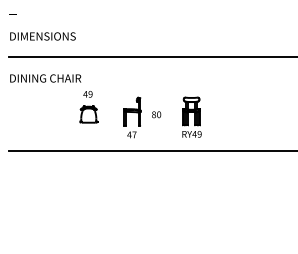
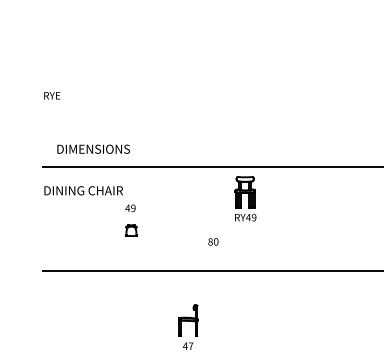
text: (42, 35) -> (93, 148), moved
part: (88, 114) -> (131, 230), size x0.6
text: (156, 114) -> (213, 241), moved
part: (132, 117) -> (188, 326), moved
part: (191, 117) -> (245, 198), moved

